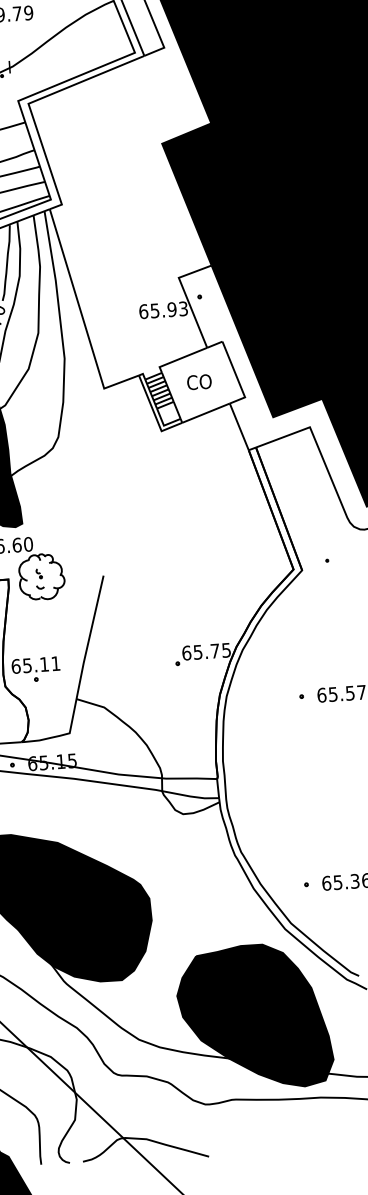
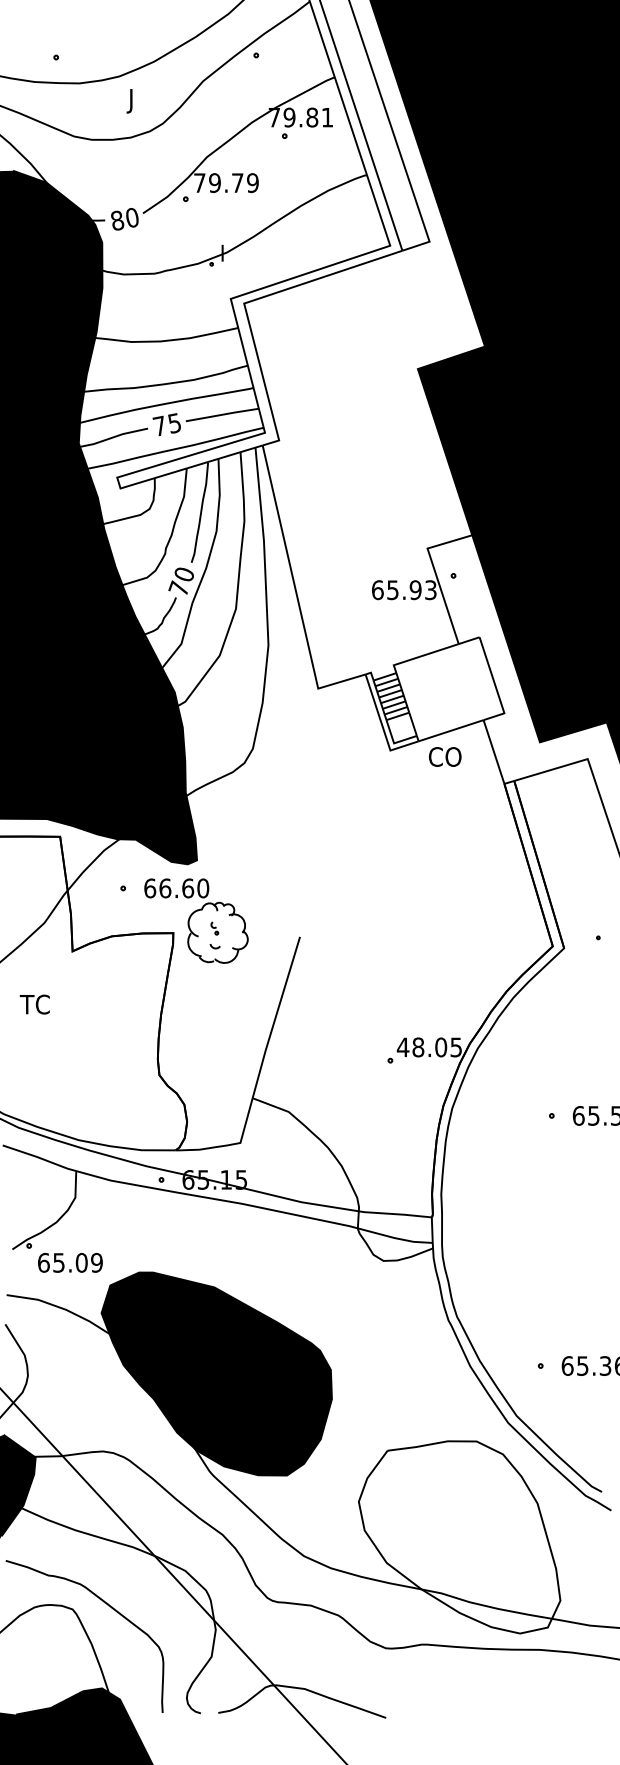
text: (199, 381) -> (445, 756), moved
text: (200, 652) -> (421, 1047), 65.75 -> 48.05
part: (35, 669) -> (201, 1055), removed
fill: (254, 1017) -> (459, 1537), removed

